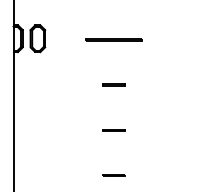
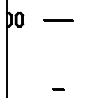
line: (114, 85) -> (58, 43), removed
line: (114, 130) -> (58, 66), removed

